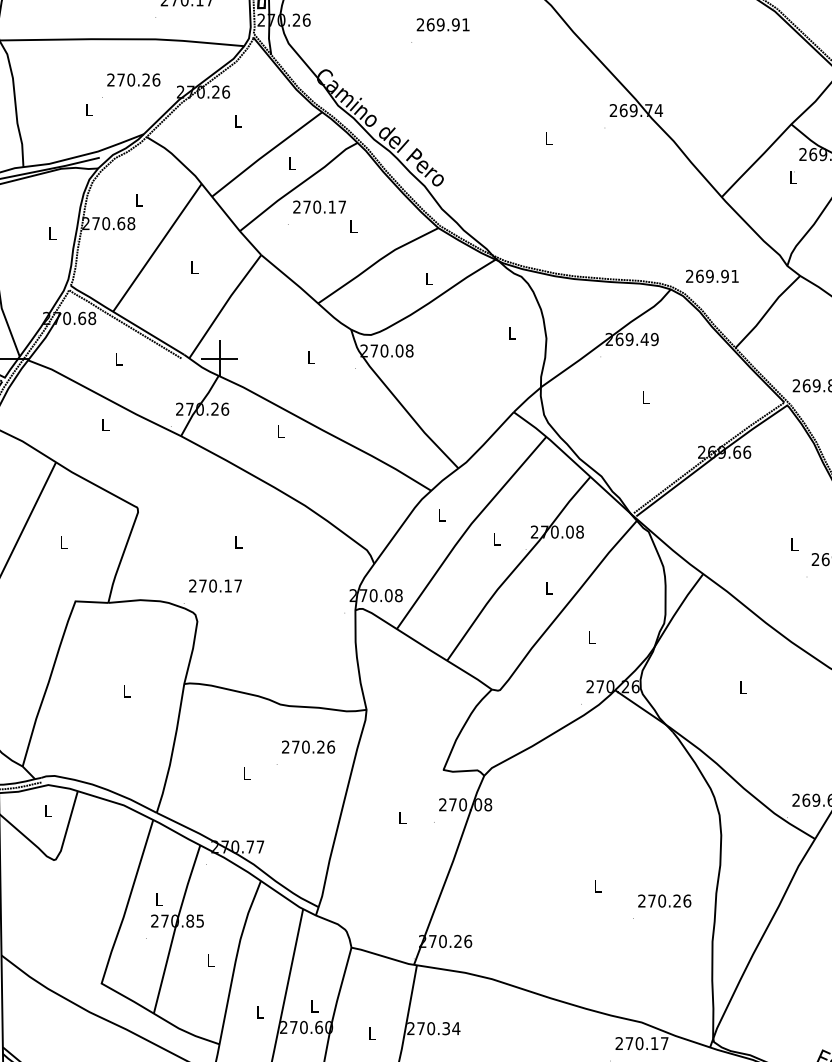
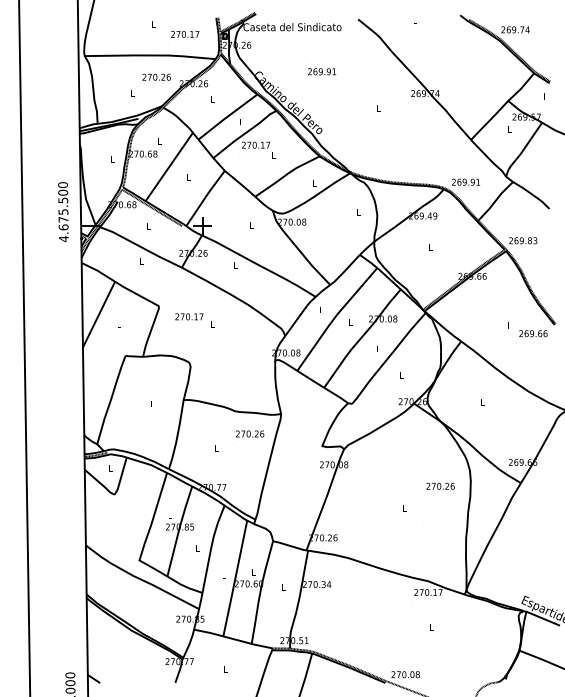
text: (443, 24) -> (322, 71), moved
text: (215, 585) -> (189, 316), moved
text: (664, 899) -> (440, 485), moved

